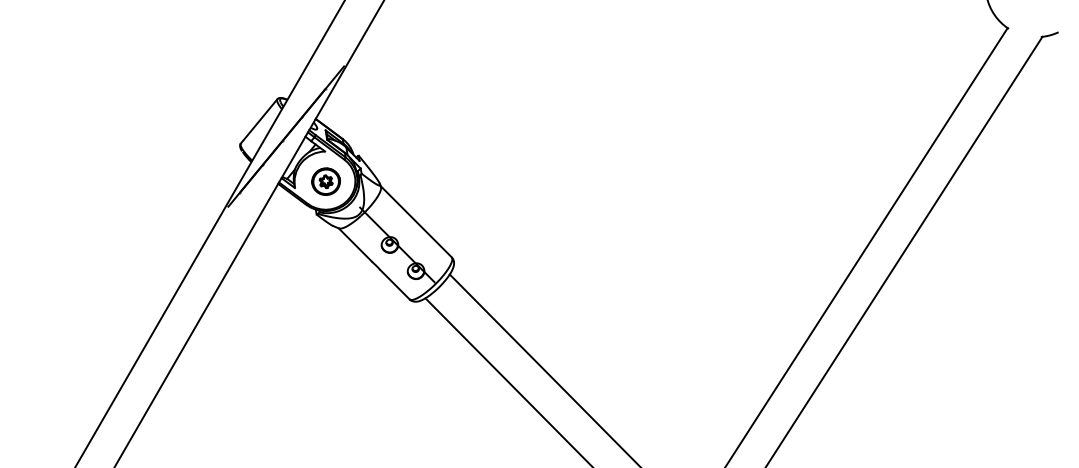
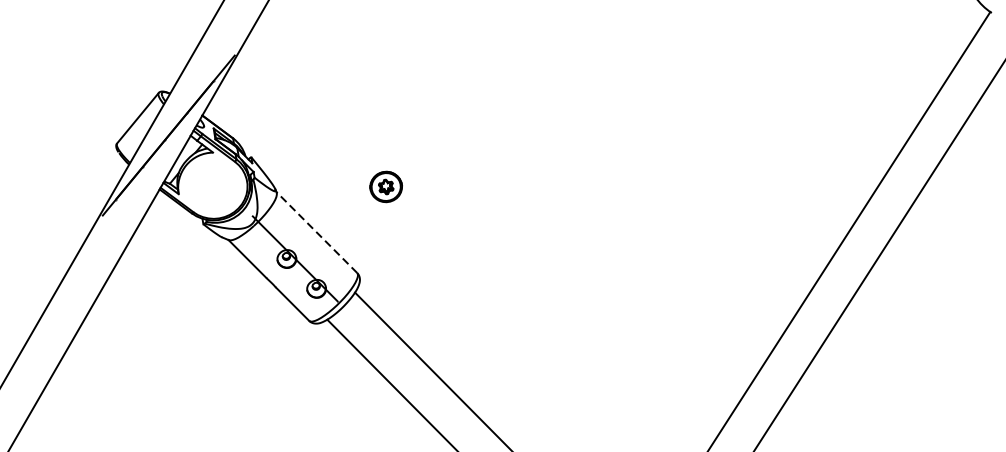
part: (325, 181) -> (385, 186), moved
line: (415, 221) -> (315, 232), solid -> dashed

